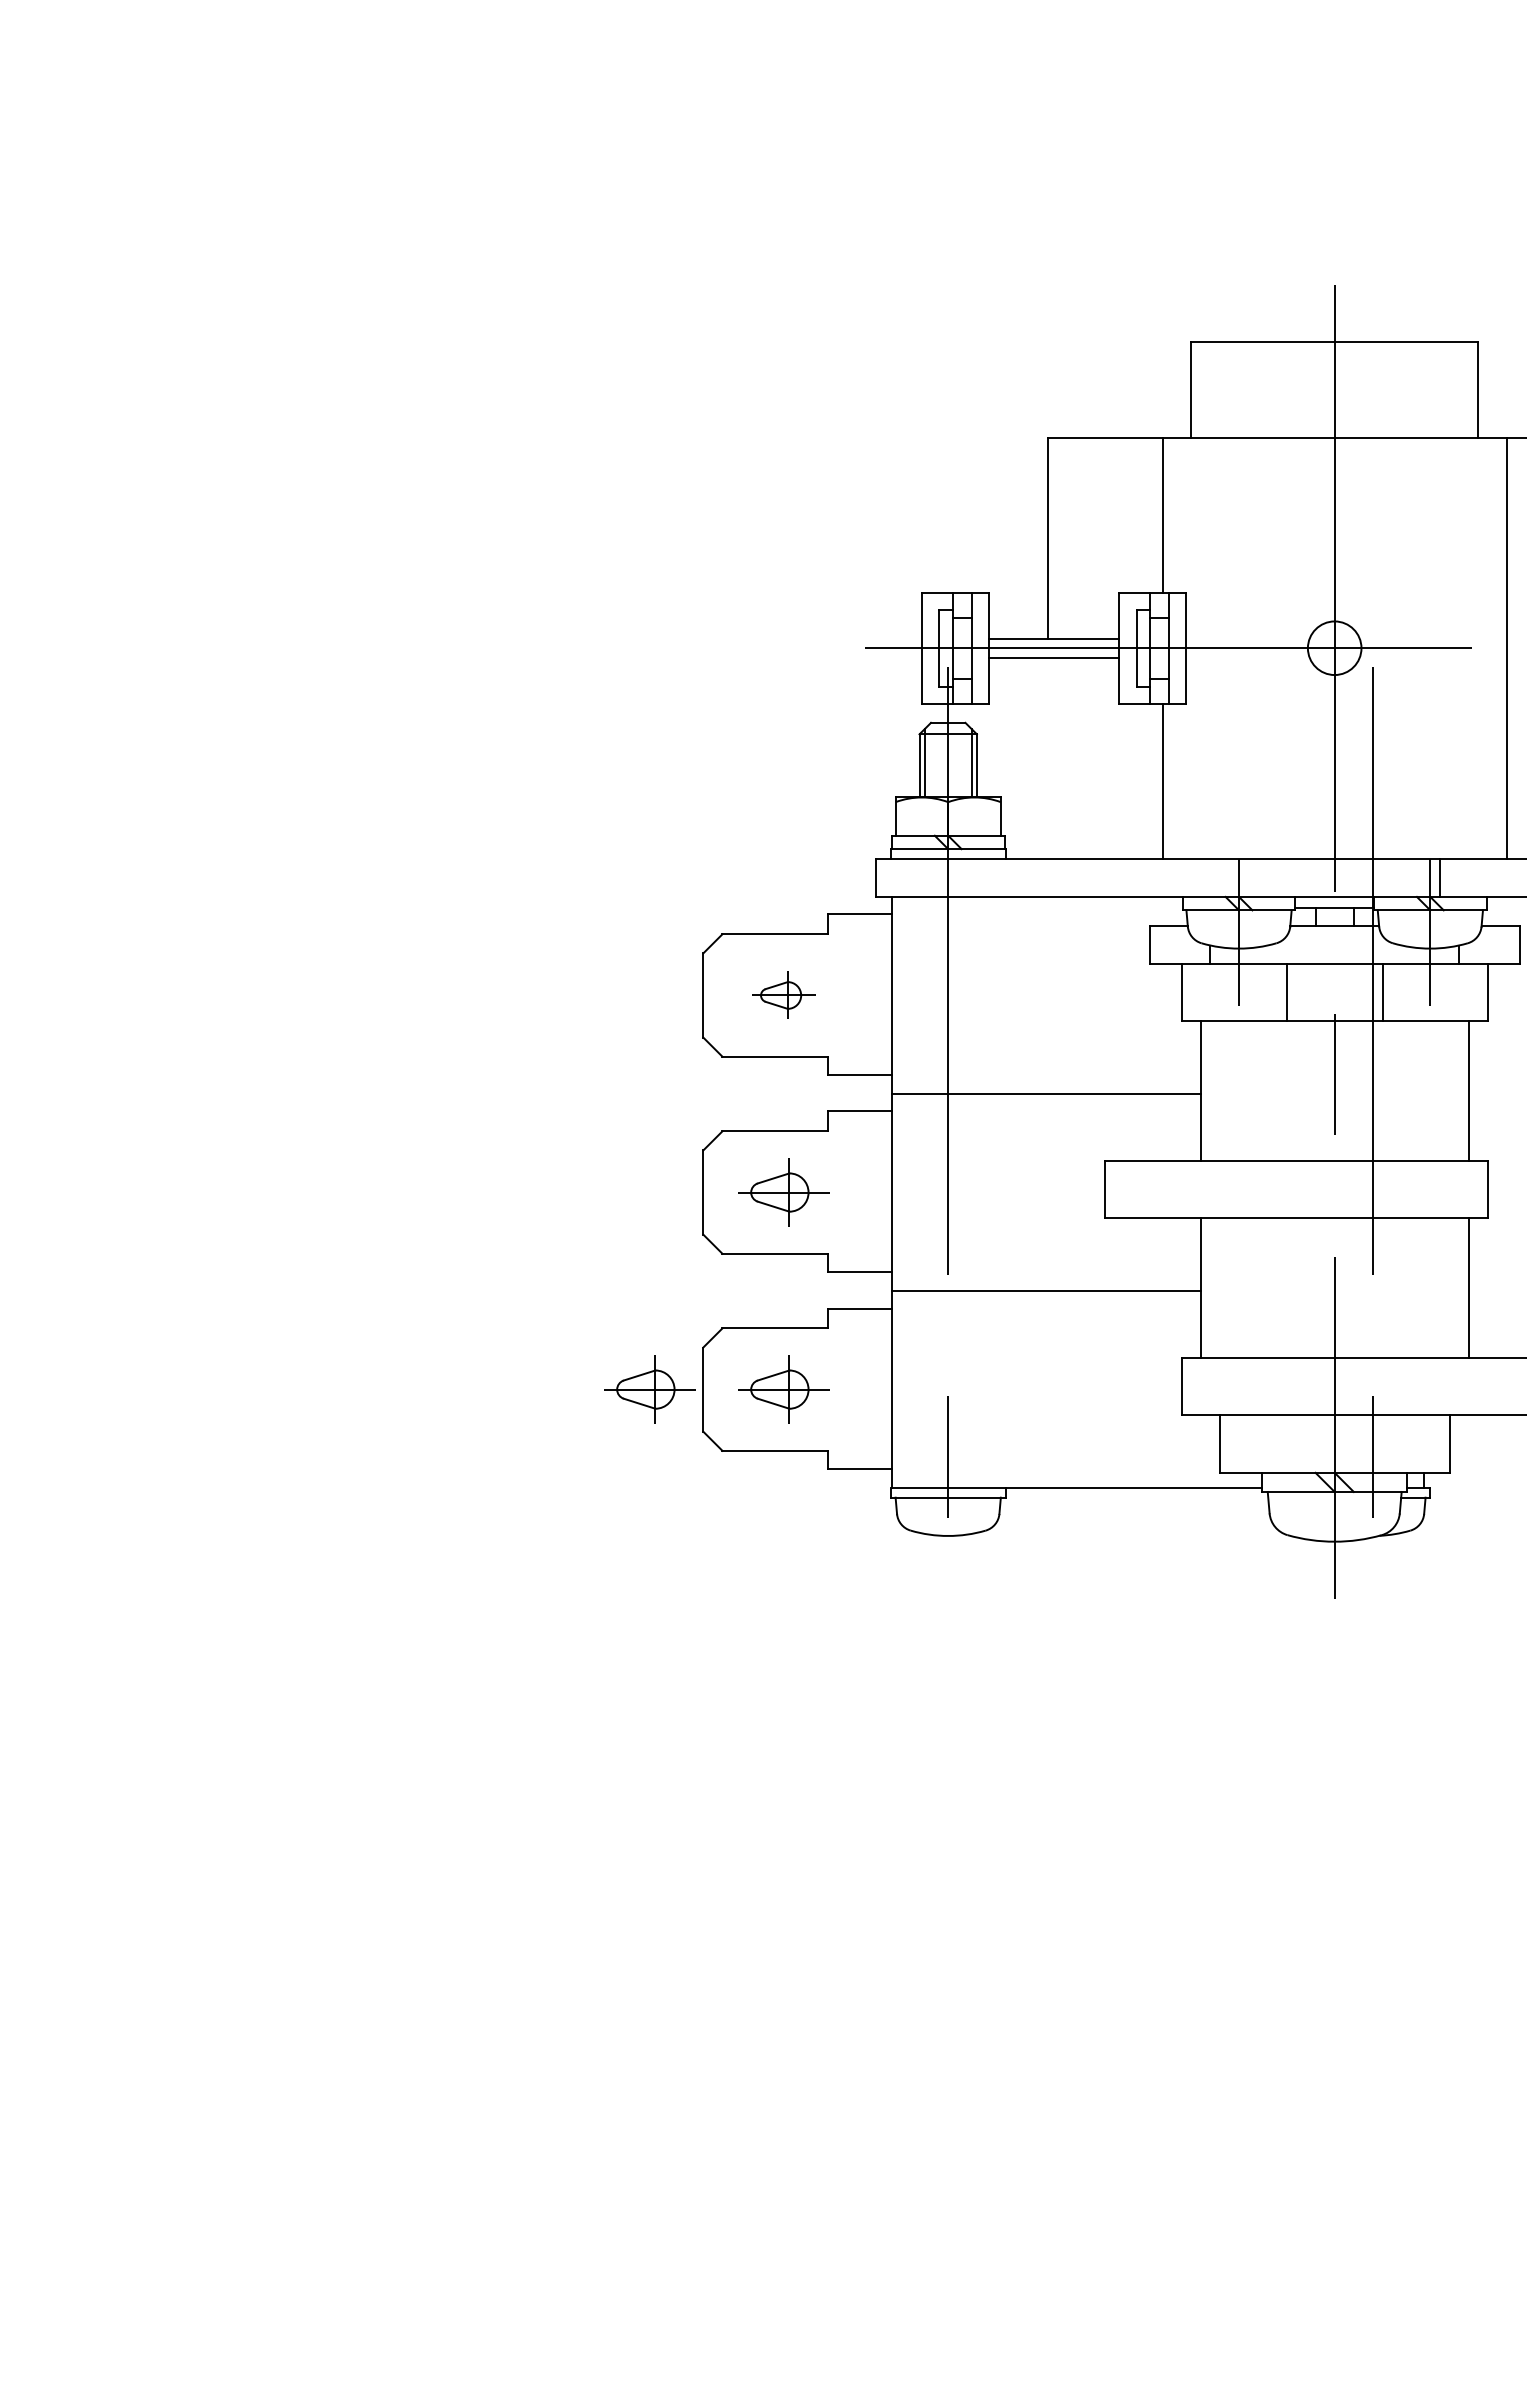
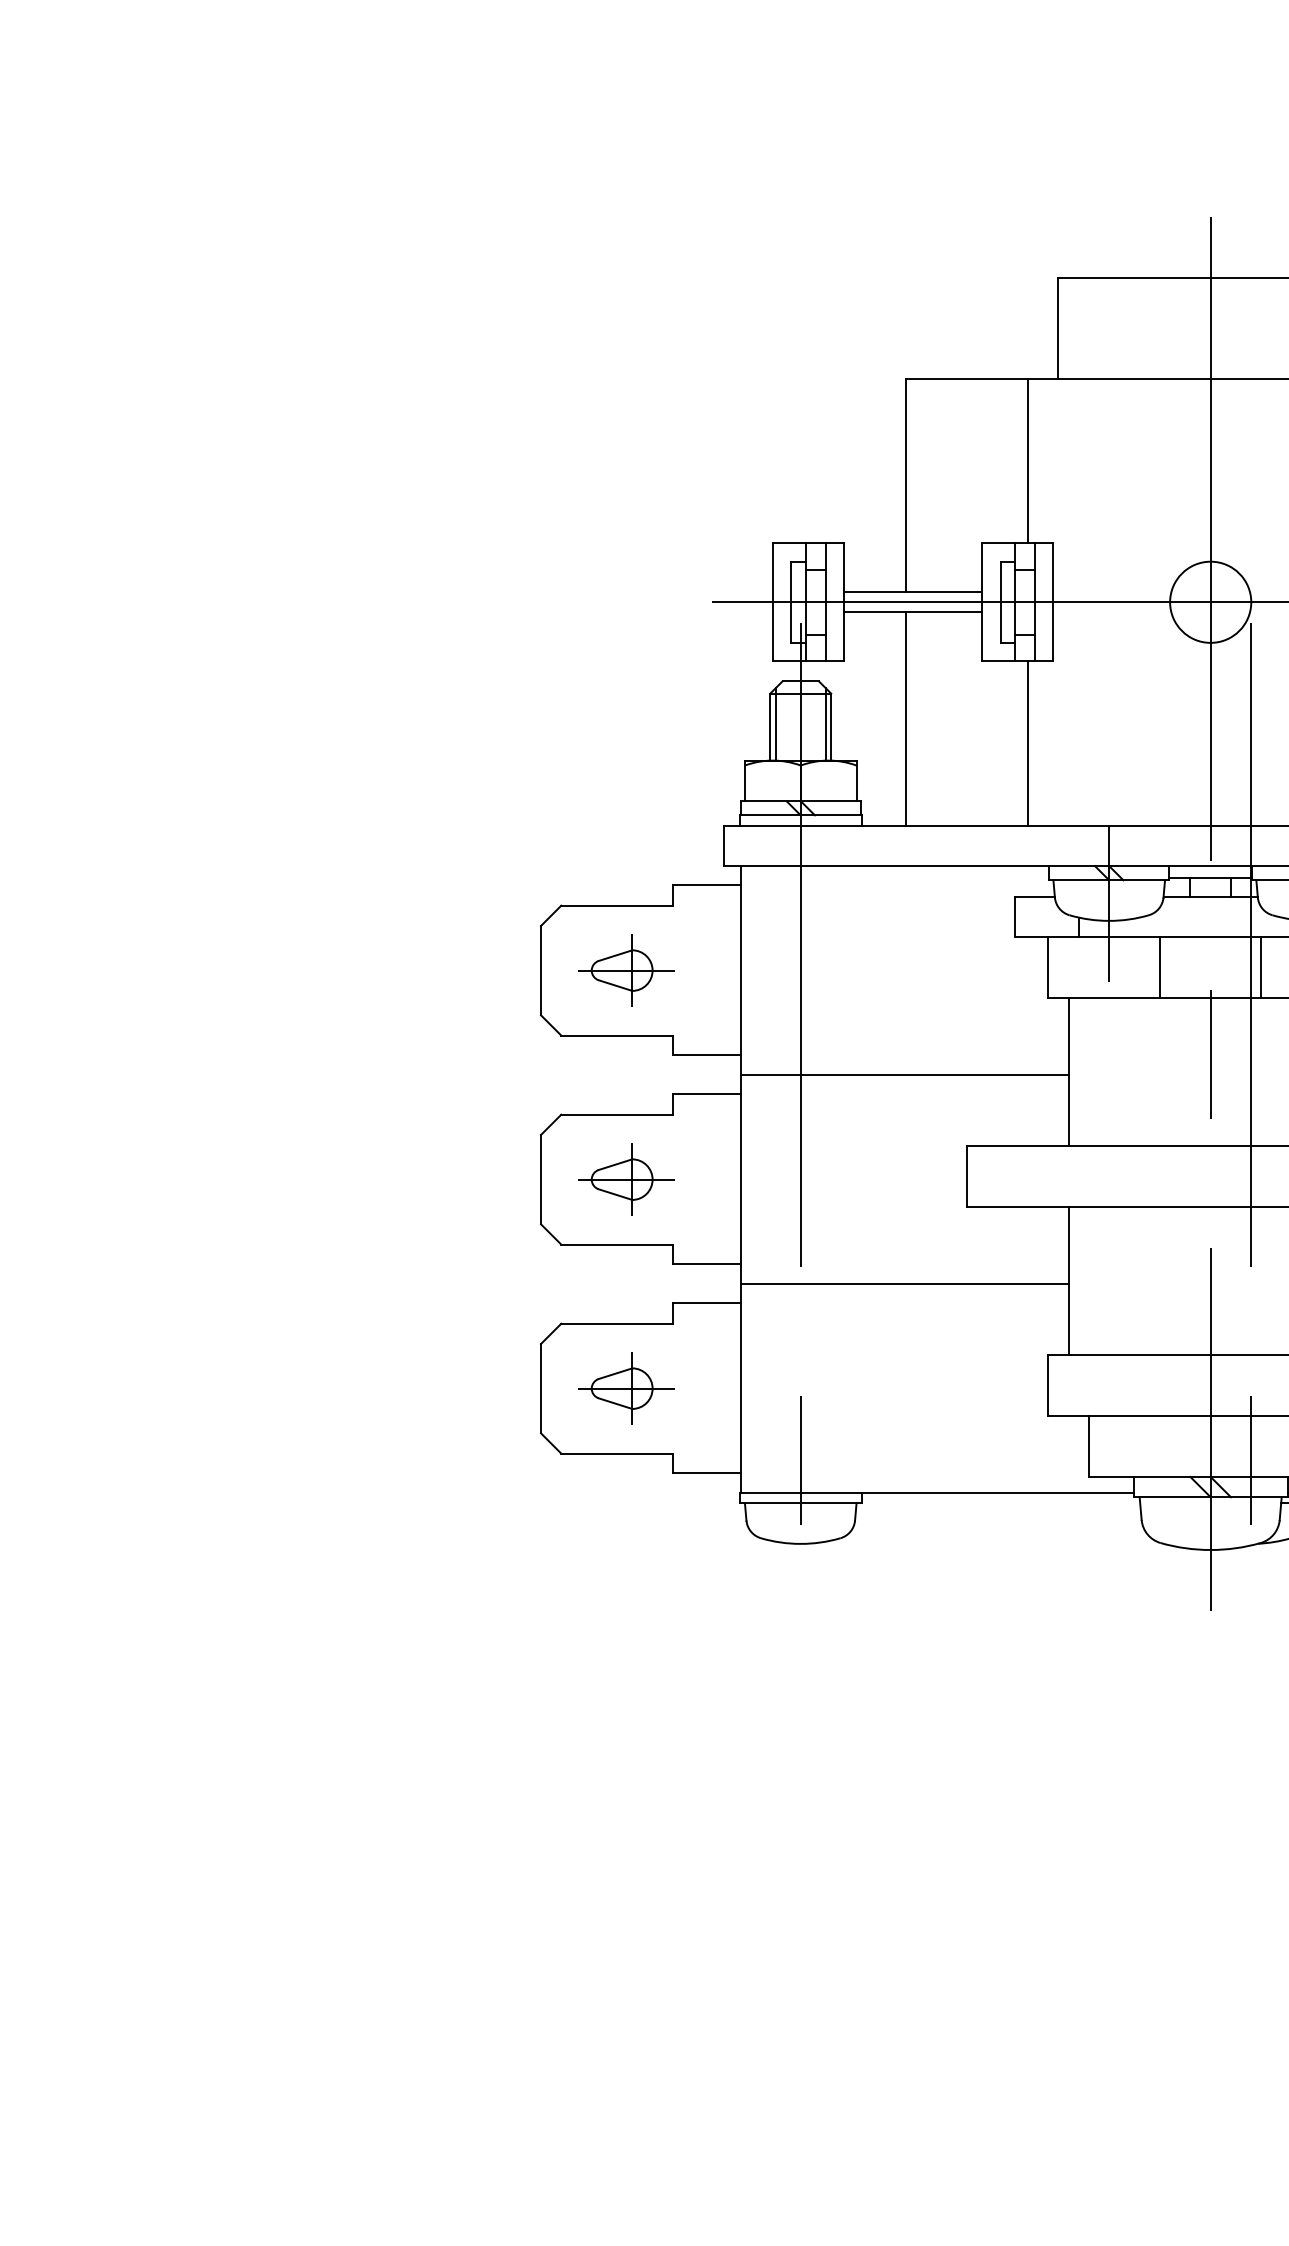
circle: (1334, 647) -> (1210, 601), size x1.43
line: (1047, 757) -> (906, 718), added
part: (783, 995) -> (626, 970), size x1.43
part: (649, 1389) -> (483, 1388), removed

